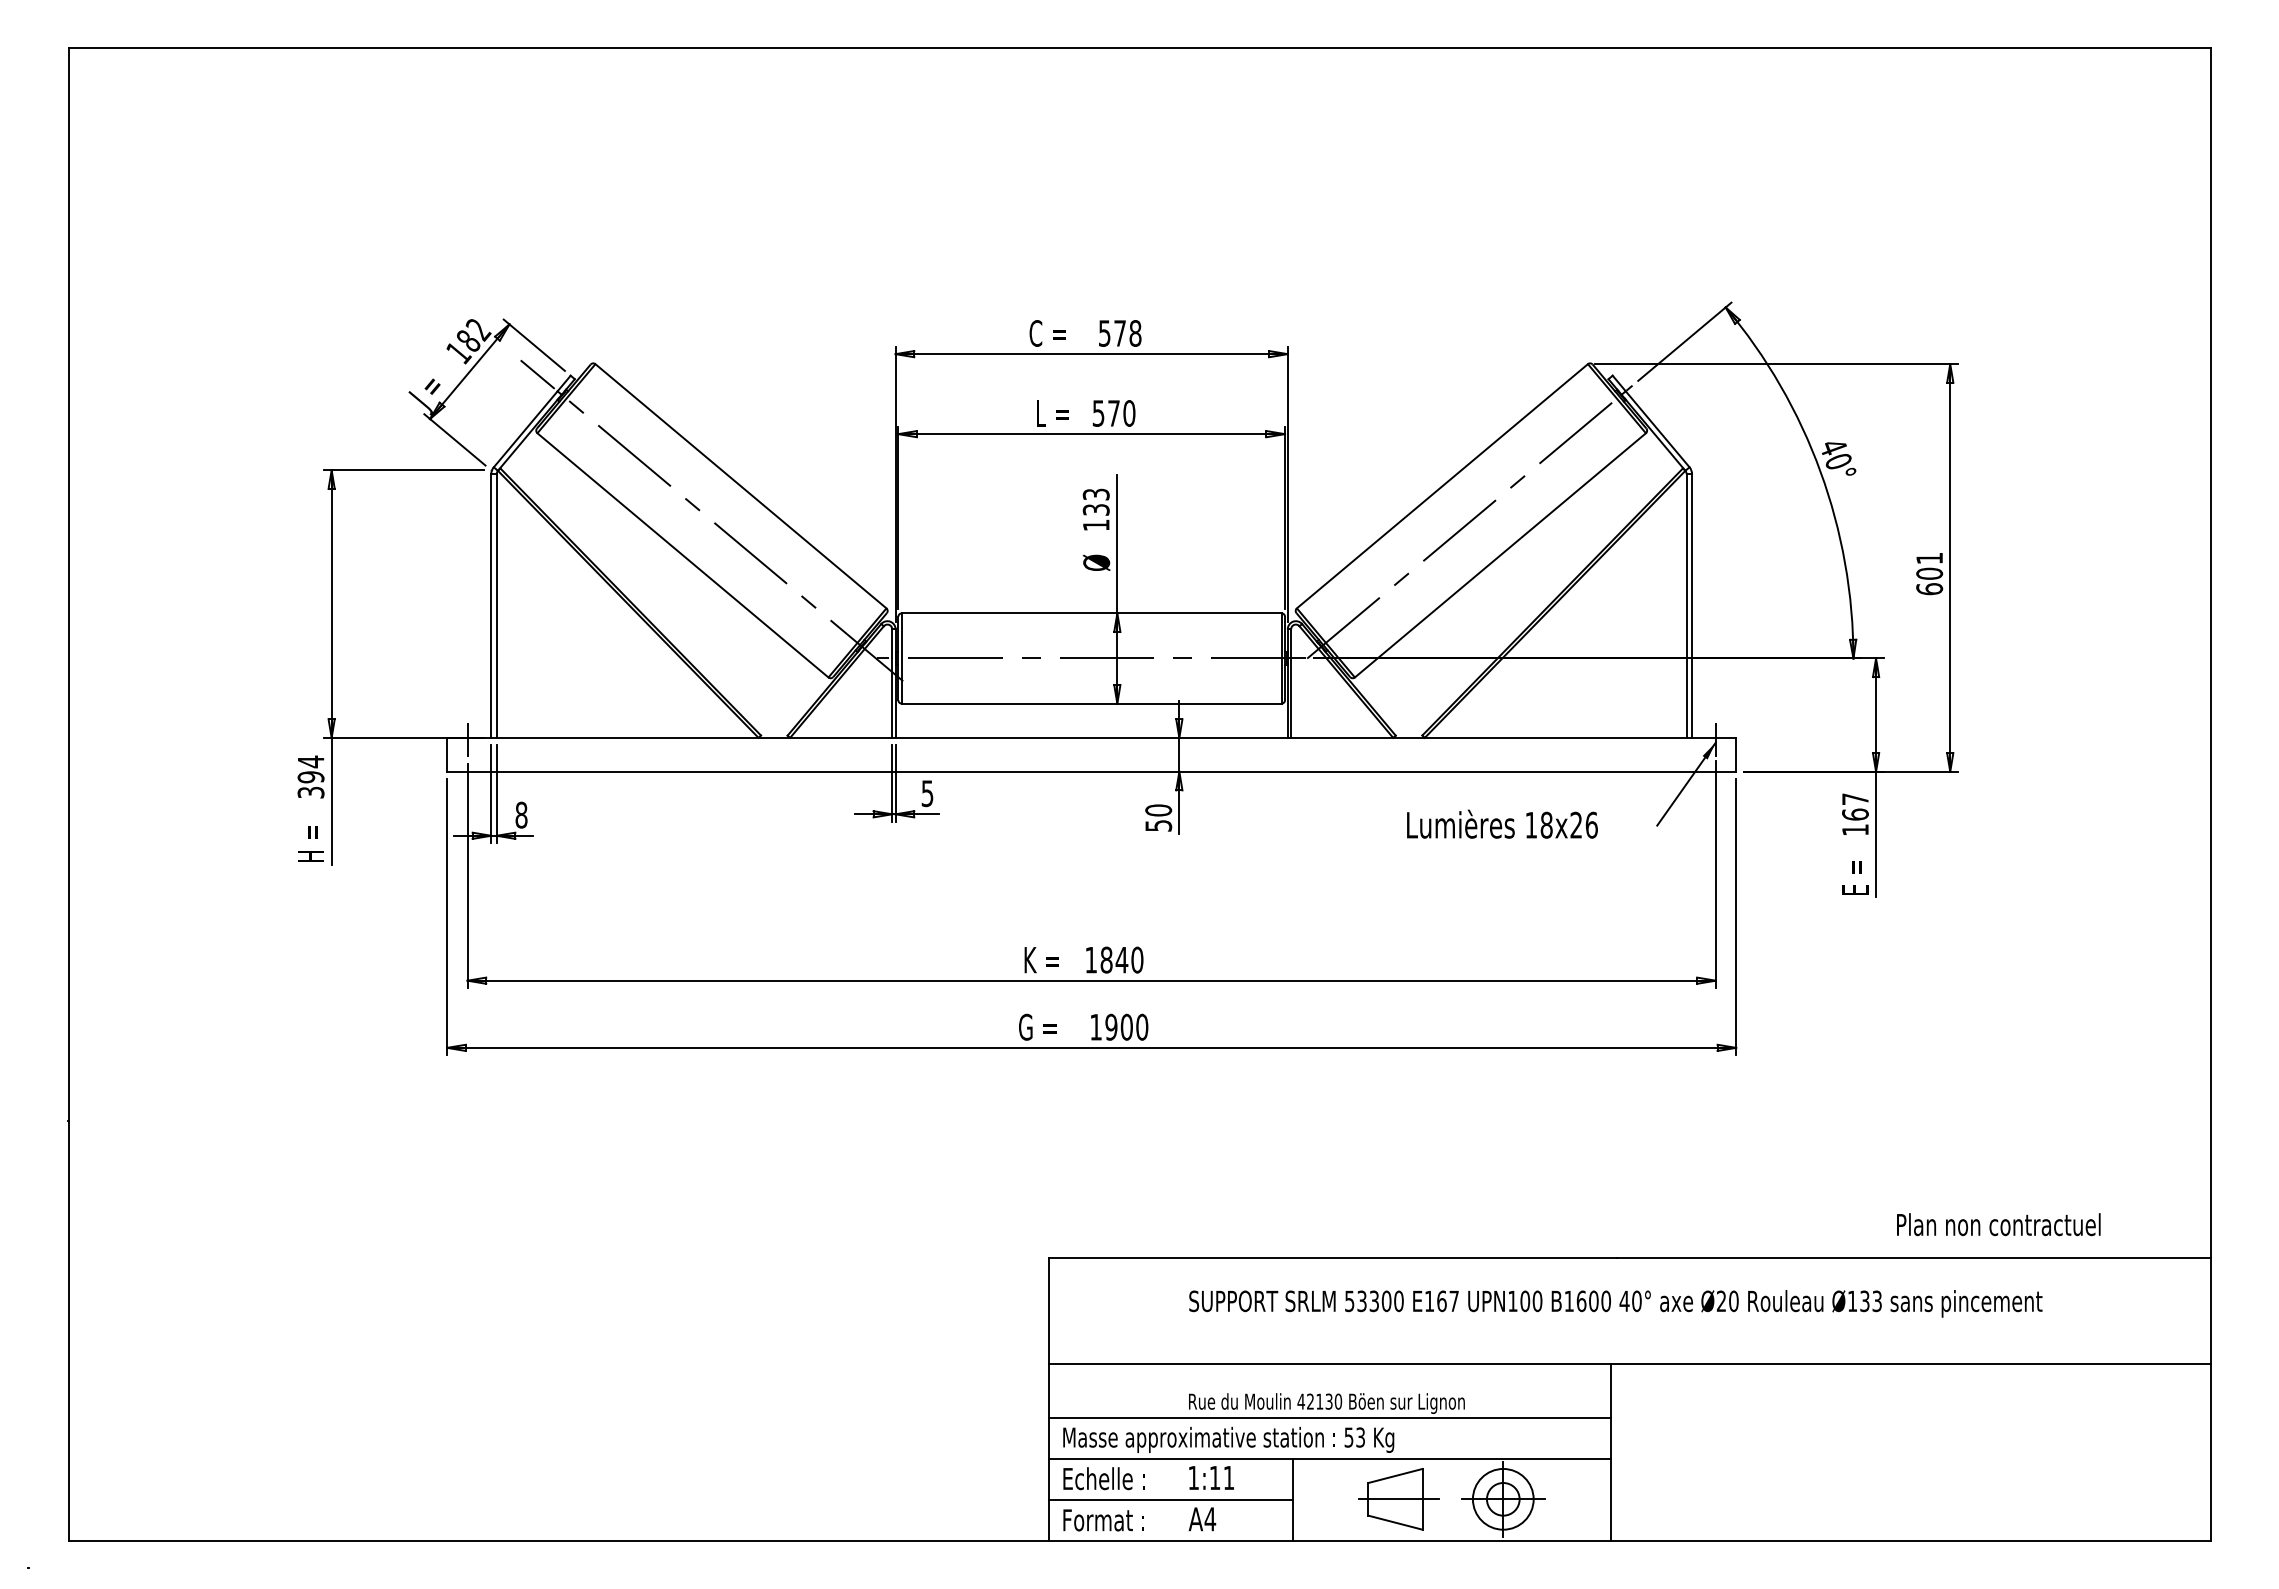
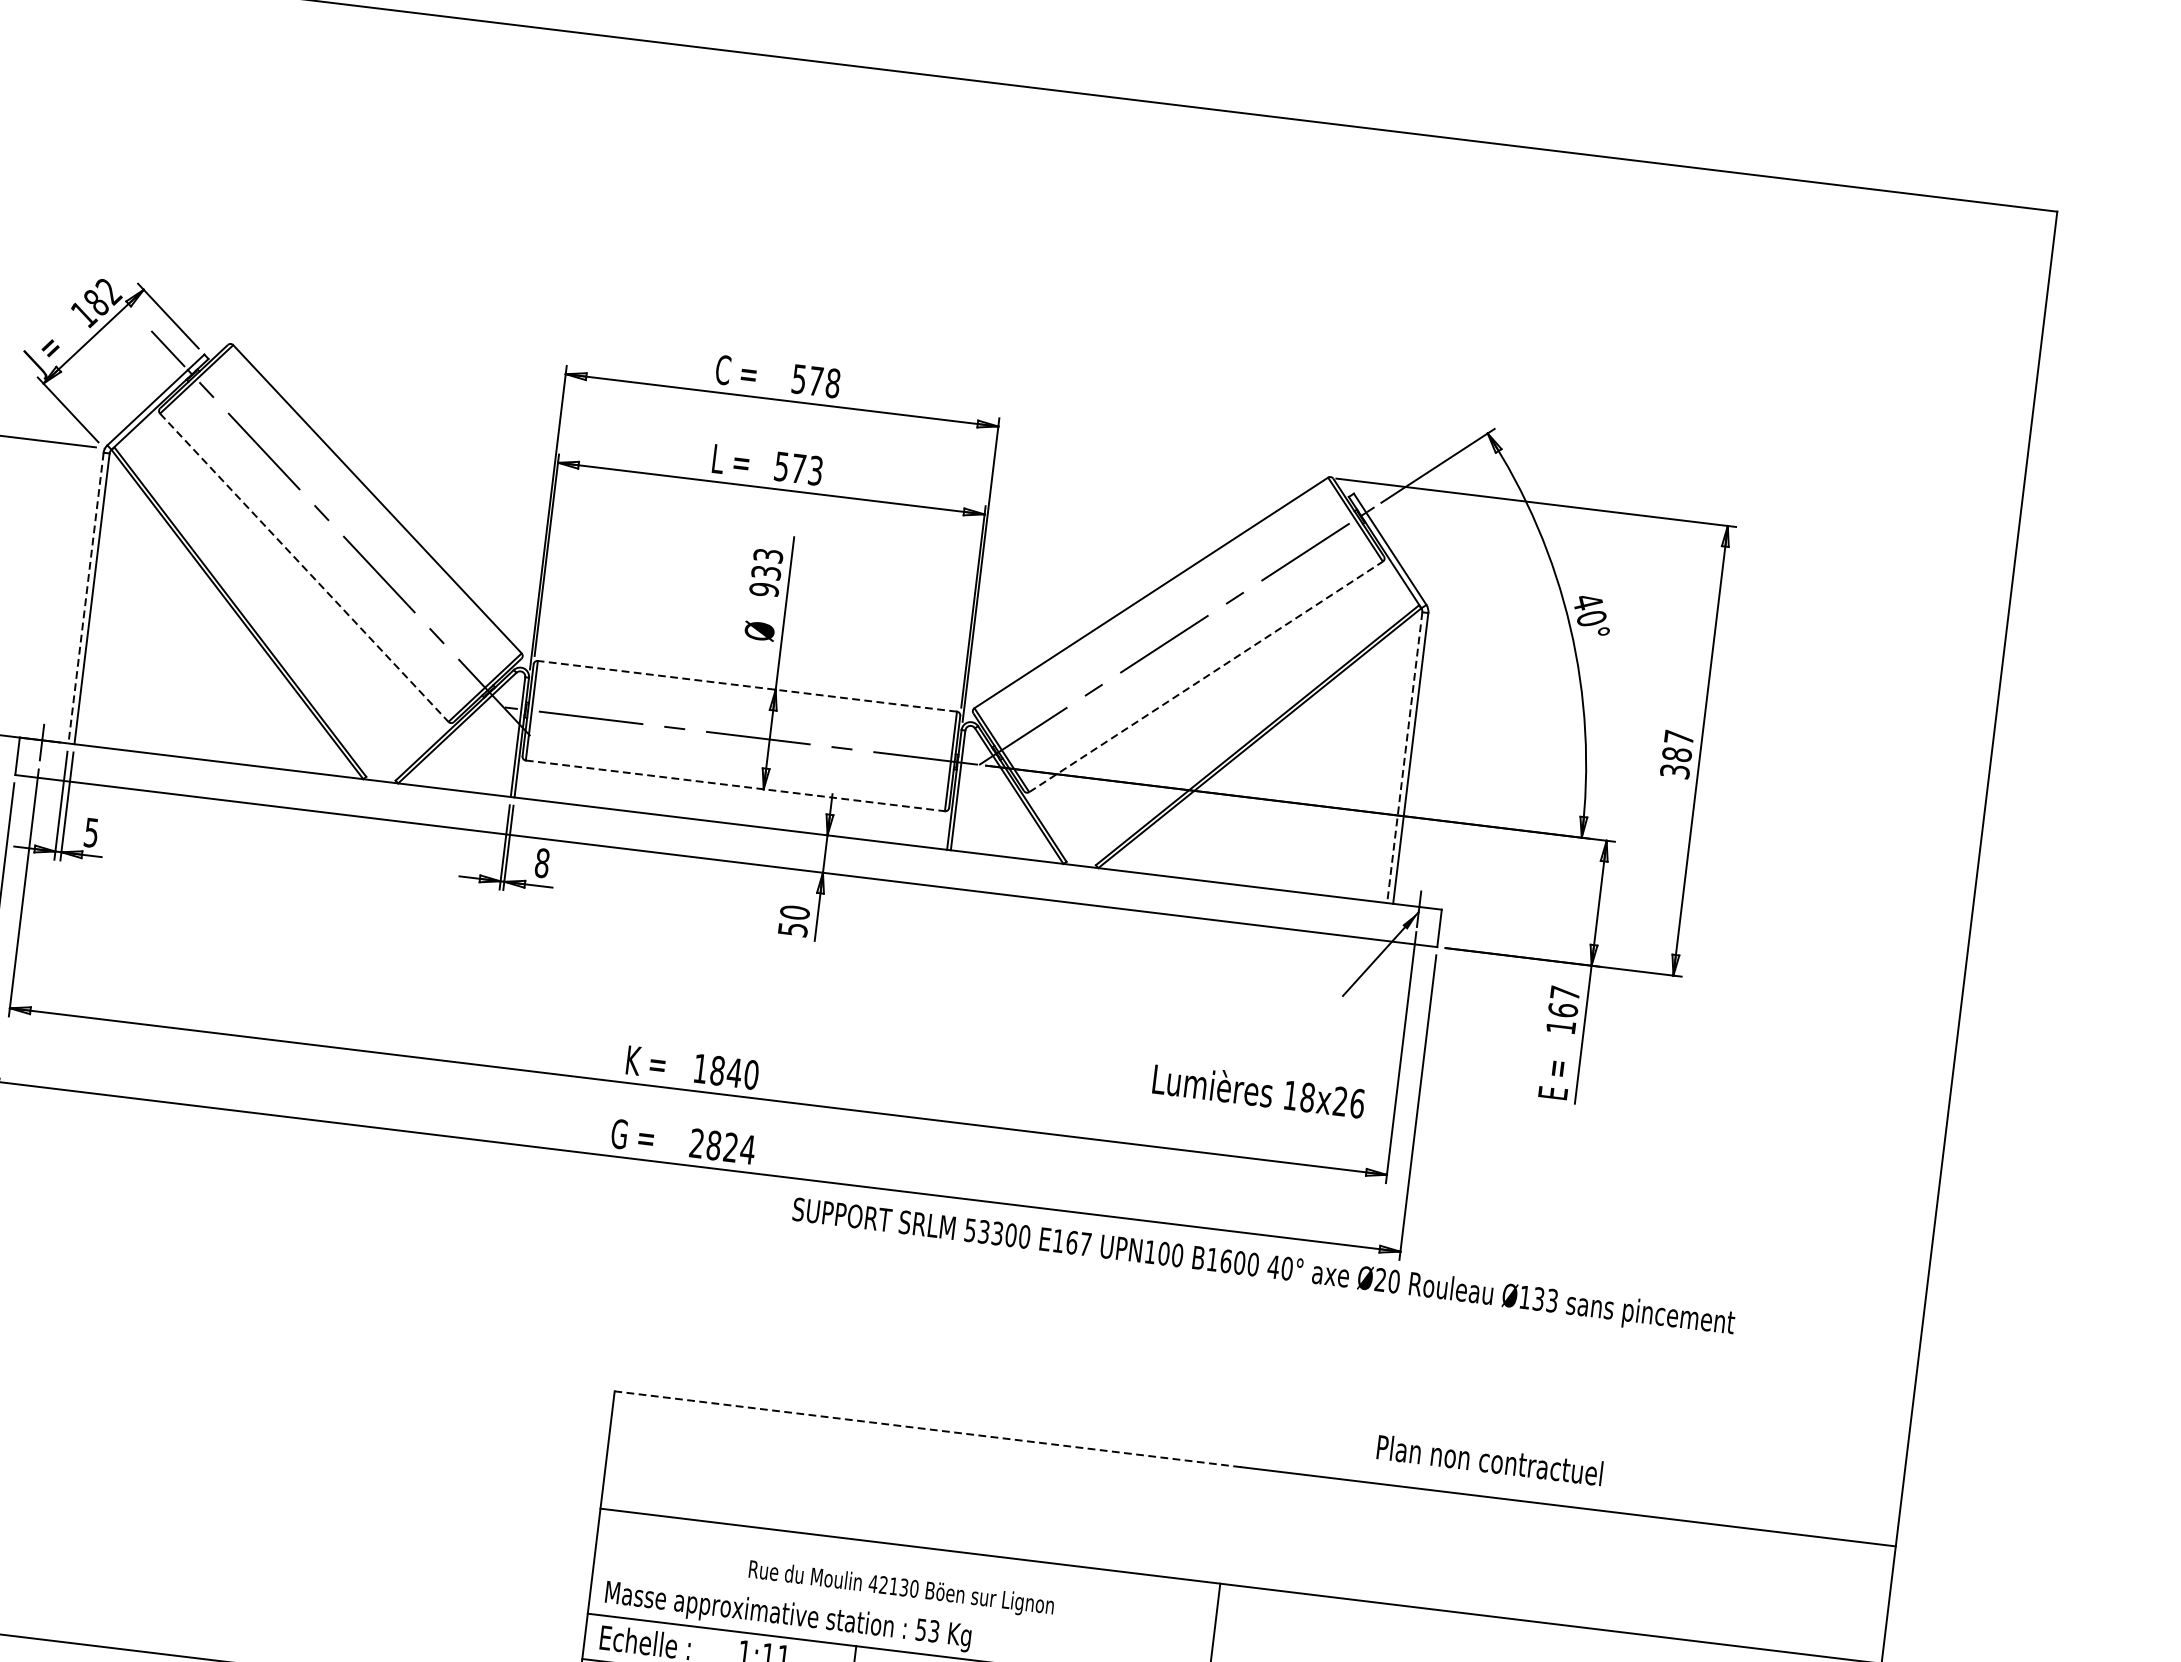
text: (1129, 413) -> (815, 470), 570 -> 573
text: (1095, 525) -> (763, 589), 133 -> 933
line: (682, 555) -> (303, 567), solid -> dashed
line: (1500, 555) -> (1206, 677), solid -> dashed
text: (1929, 573) -> (1676, 754), 601 -> 387
line: (491, 606) -> (86, 598), solid -> dashed
line: (1686, 606) -> (1404, 758), solid -> dashed
line: (1091, 613) -> (747, 686), solid -> dashed
line: (1091, 703) -> (735, 785), solid -> dashed
text: (927, 793) -> (542, 863), 5 -> 8
text: (521, 814) -> (91, 832), 8 -> 5
text: (1502, 823) -> (1259, 1089), moved
text: (1119, 1026) -> (722, 1145), 1900 -> 2824
text: (1998, 1224) -> (1489, 1460), moved
line: (1333, 1257) -> (928, 1429), solid -> dashed
text: (1615, 1303) -> (1263, 1268), moved
line: (1330, 1418) -> (903, 1606), removed

